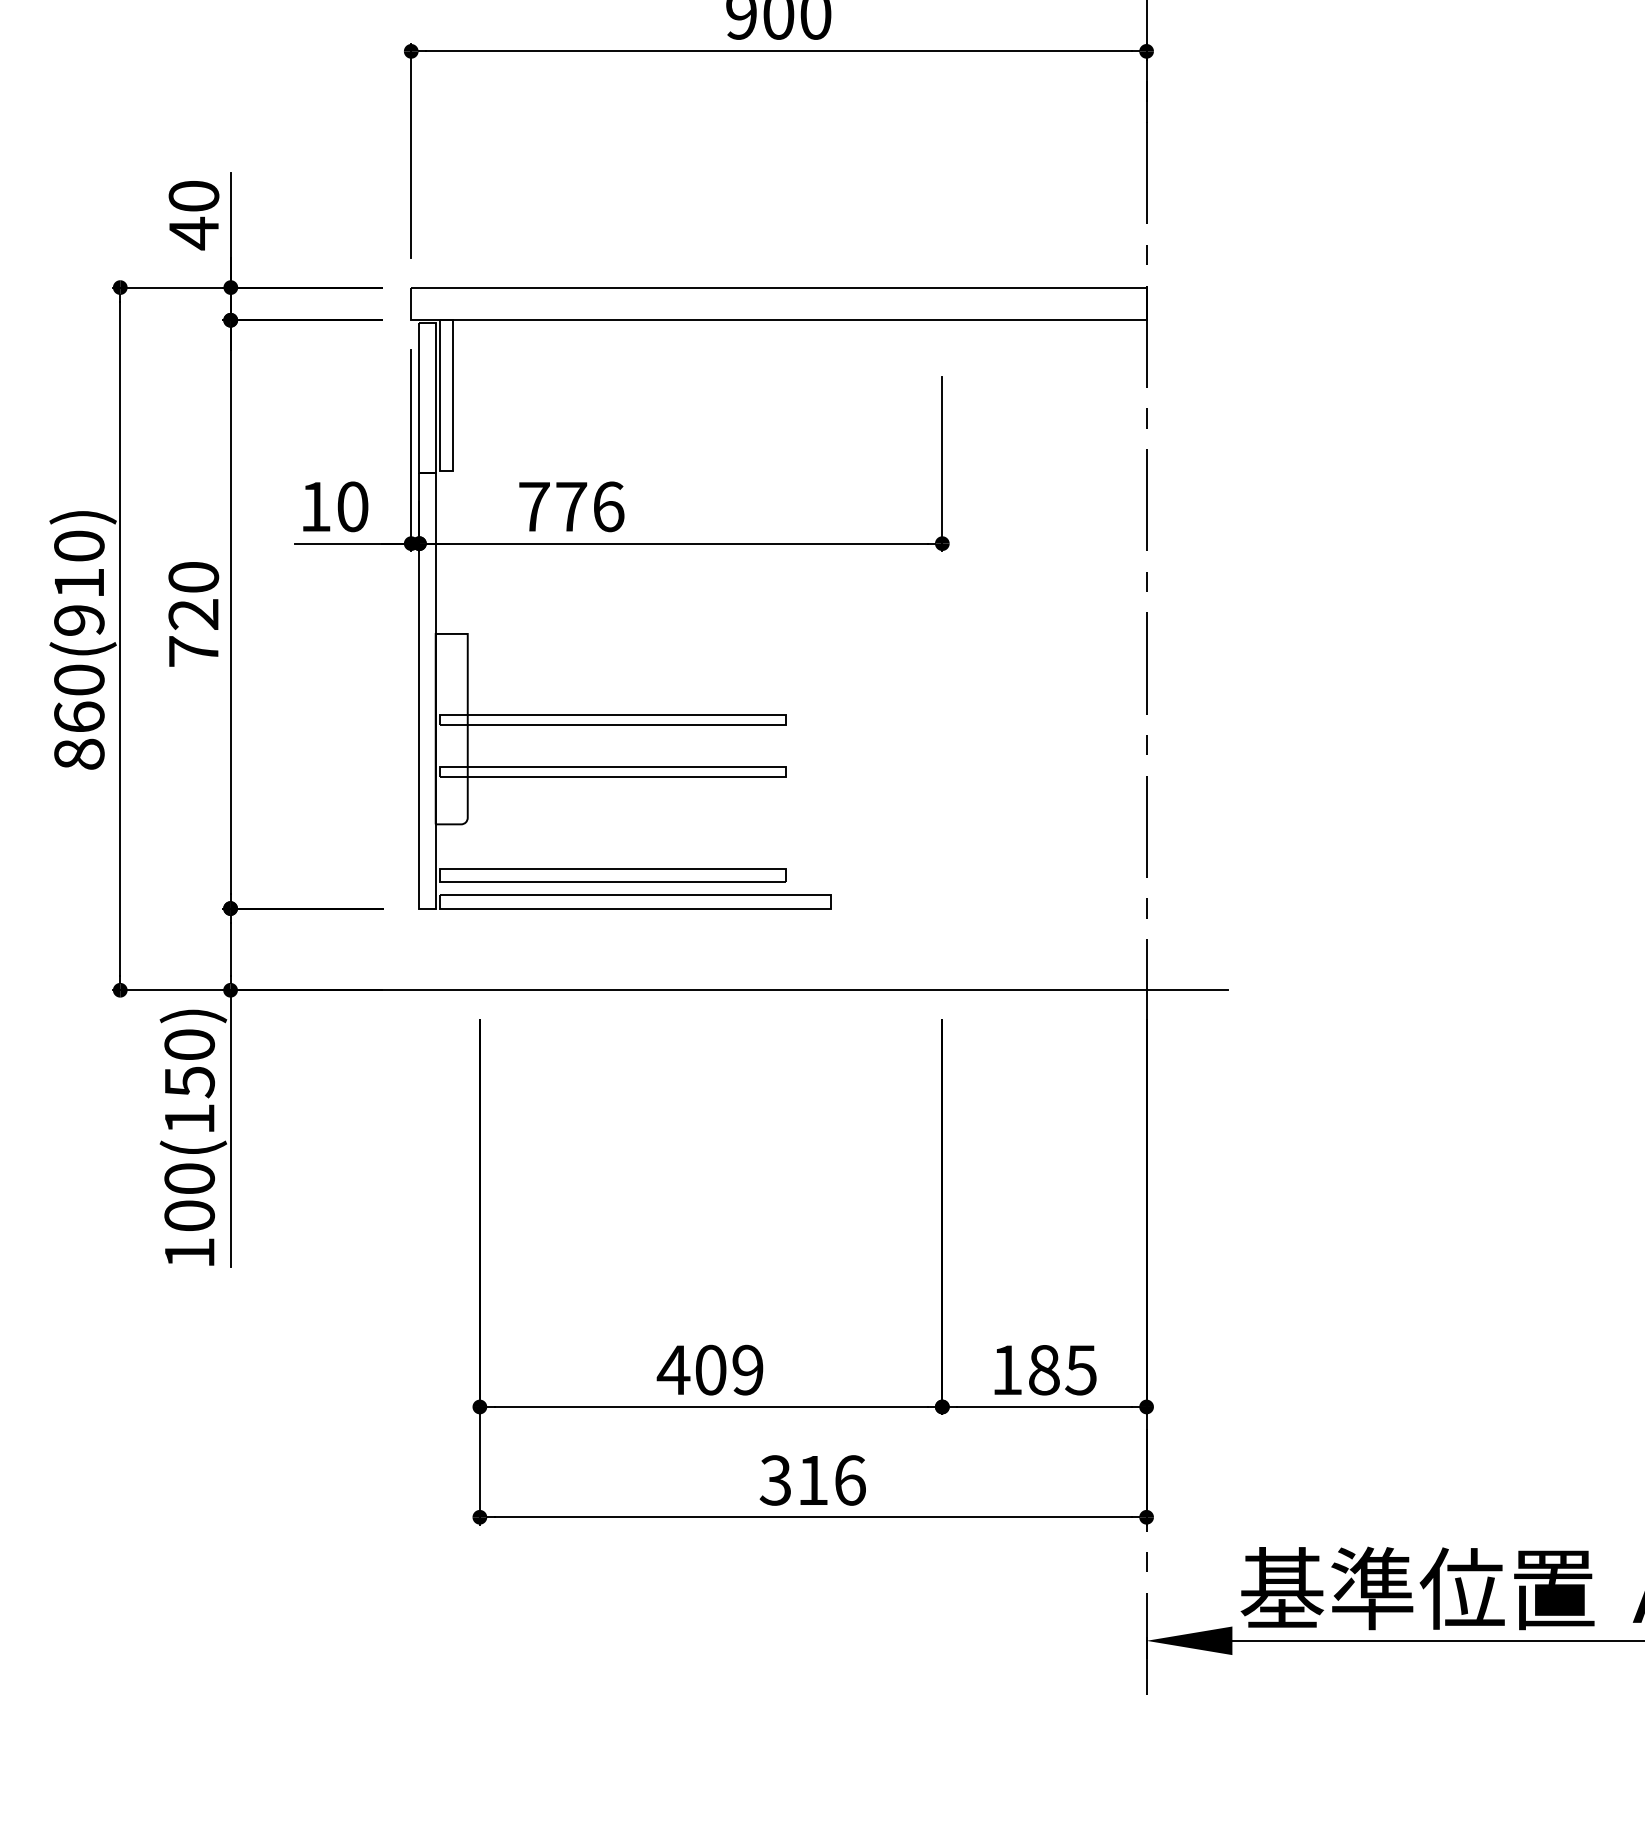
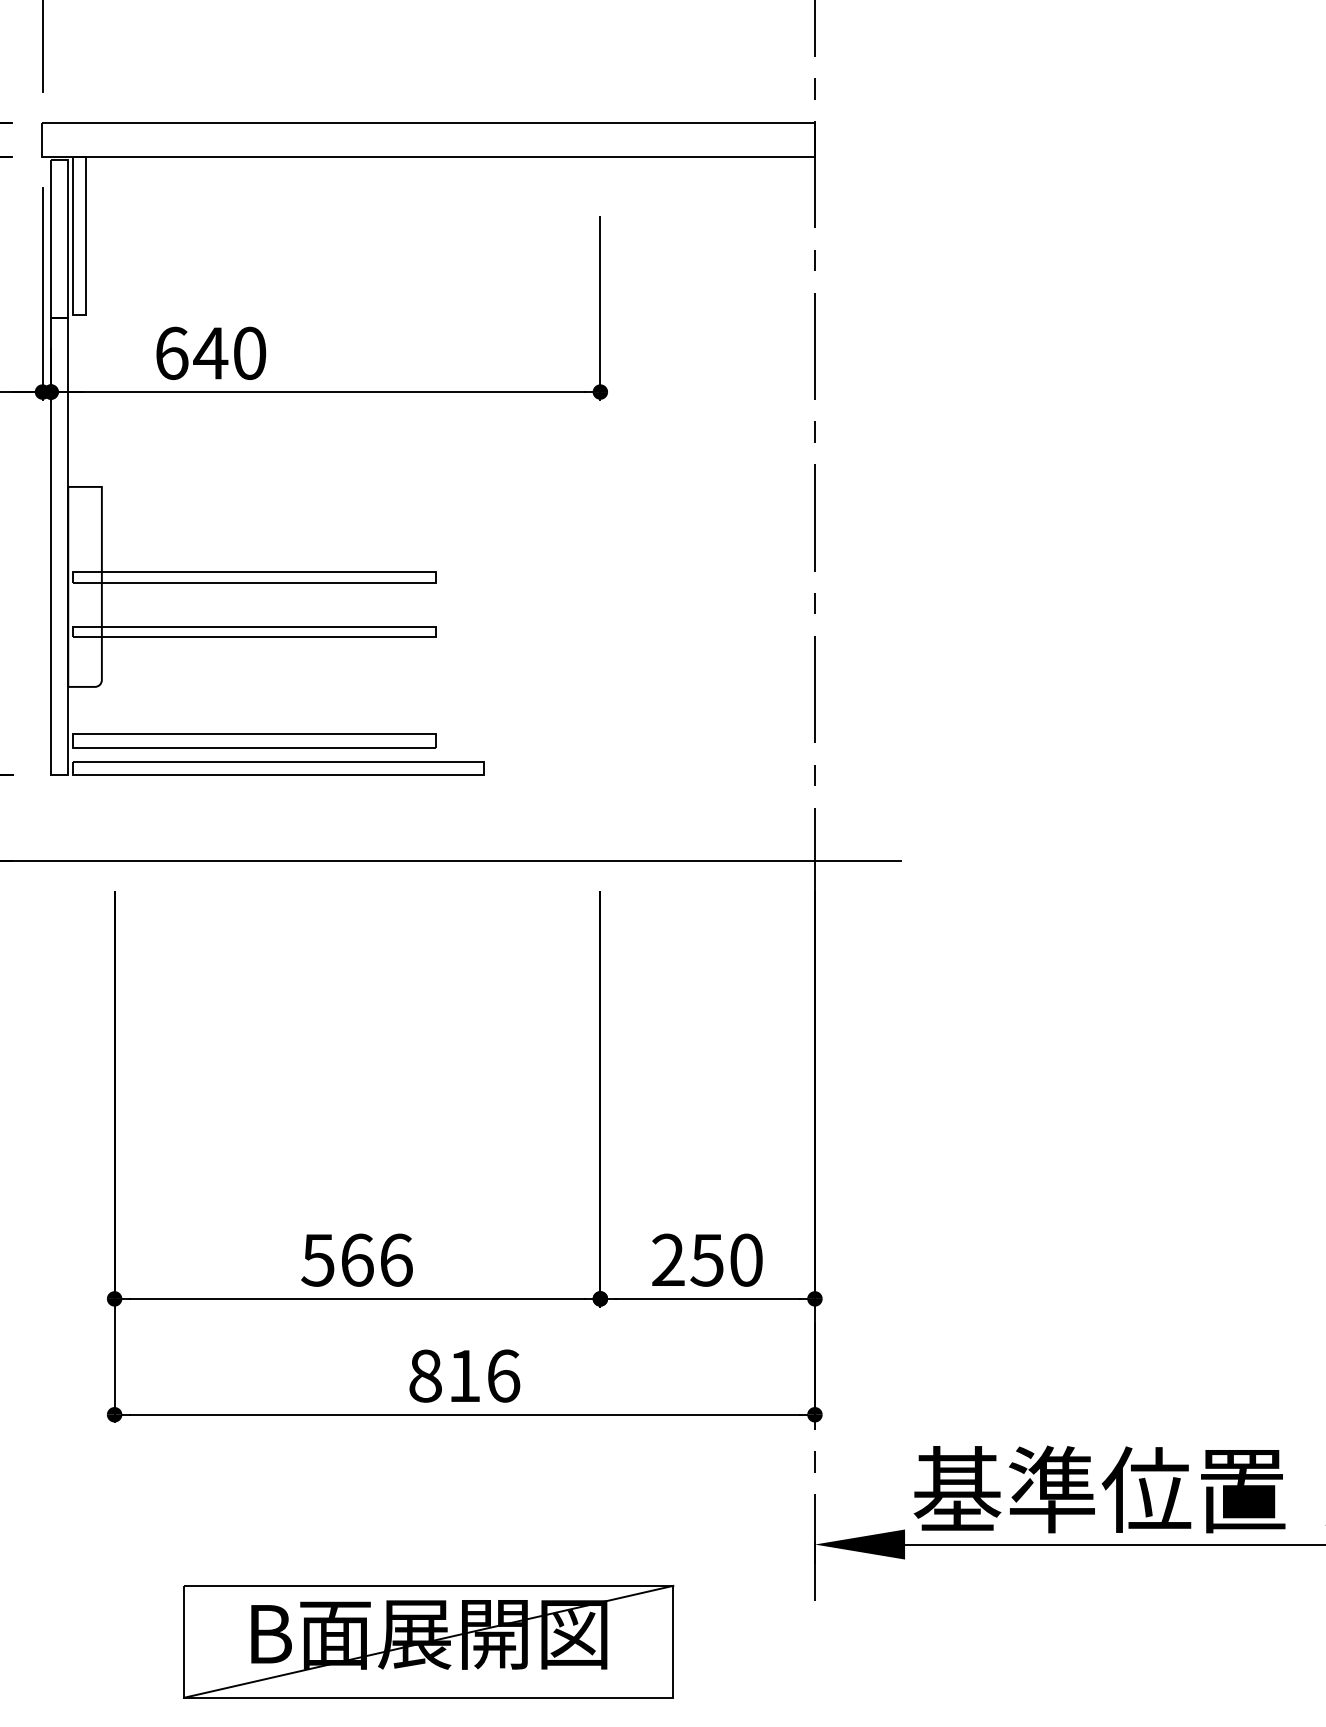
text: (571, 506) -> (210, 353), 776 -> 640
text: (709, 1369) -> (355, 1259), 409 -> 566
text: (1043, 1369) -> (706, 1259), 185 -> 250
text: (775, 1480) -> (425, 1376), 316 -> 816
part: (778, 1733) -> (428, 1641), added

